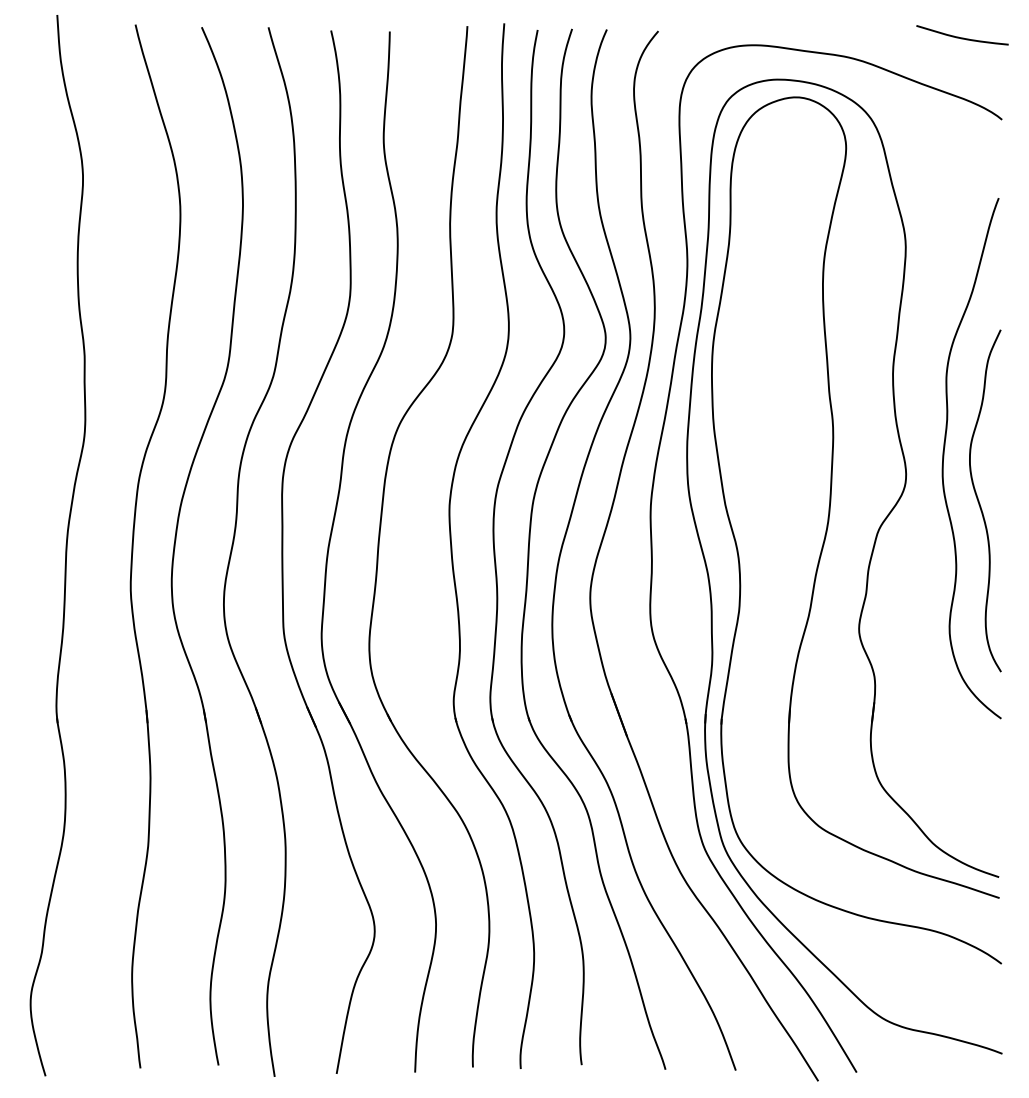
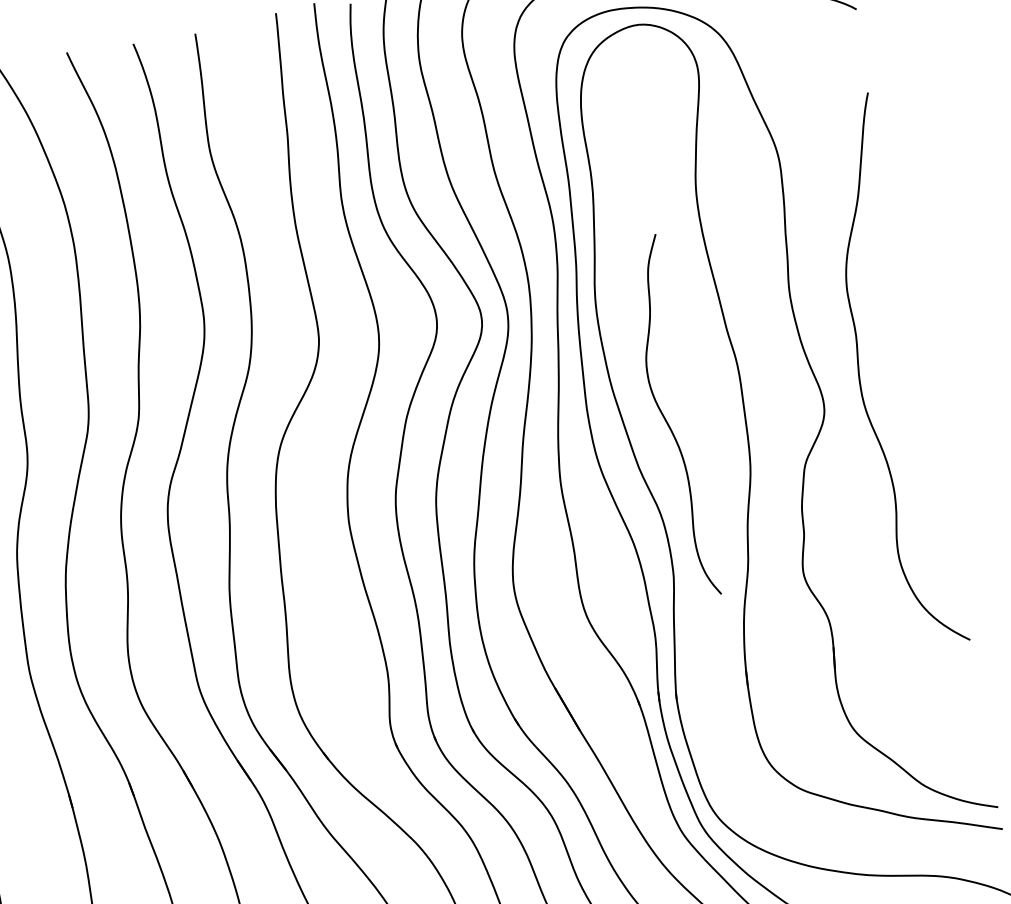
curve: (980, 503) -> (667, 420), moved

